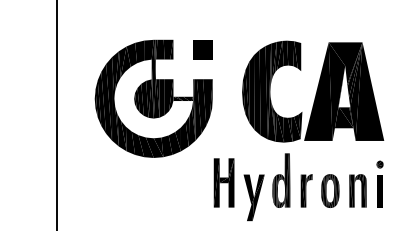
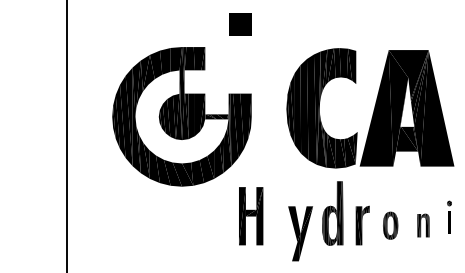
part: (203, 49) -> (240, 24), moved
part: (224, 183) -> (251, 216), moved
part: (380, 183) -> (449, 216), size x0.6
part: (330, 190) -> (390, 225), size x0.7
part: (358, 190) -> (423, 225), size x0.6

